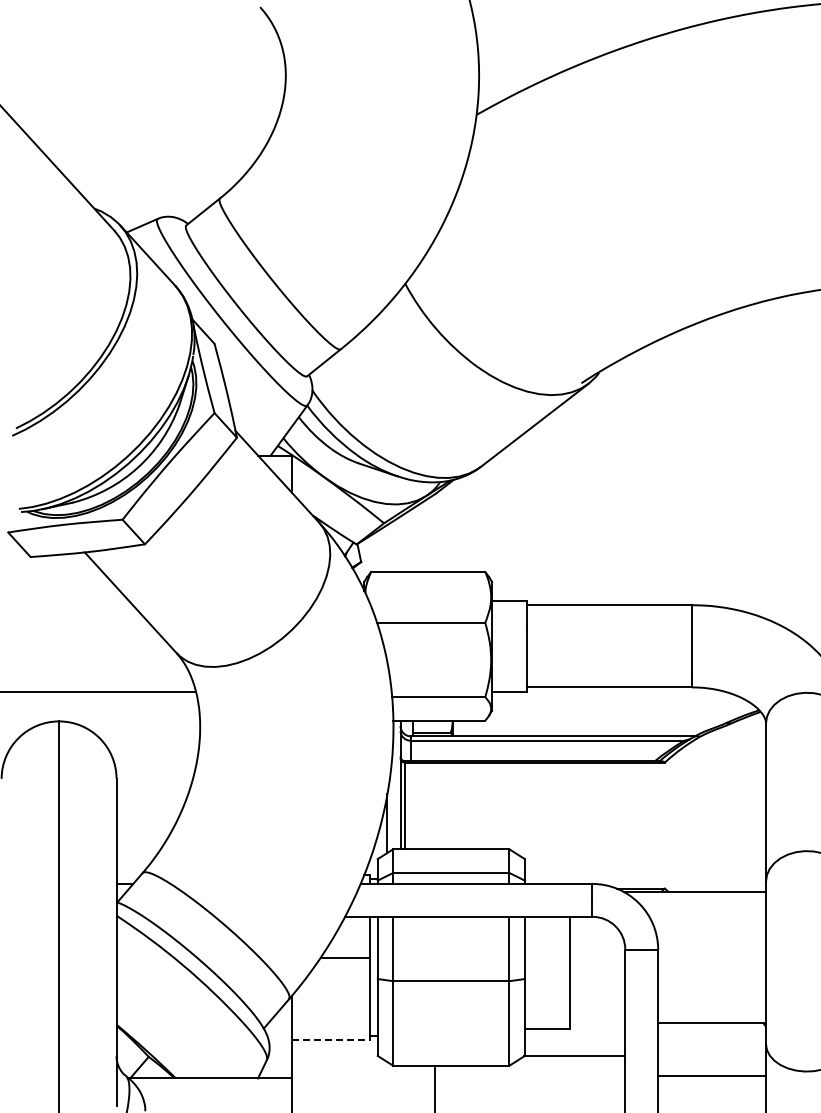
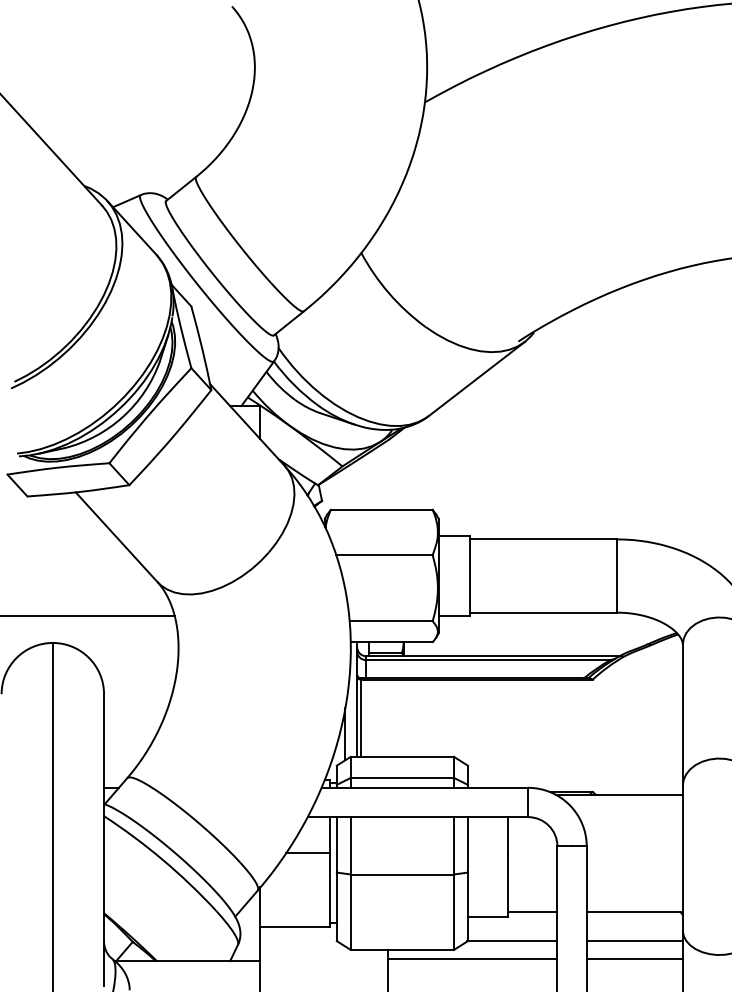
line: (597, 1023) -> (532, 912), added
line: (330, 1039) -> (294, 926), dashed -> solid
line: (712, 1056) -> (635, 941), added
line: (530, 1076) -> (472, 959), added

